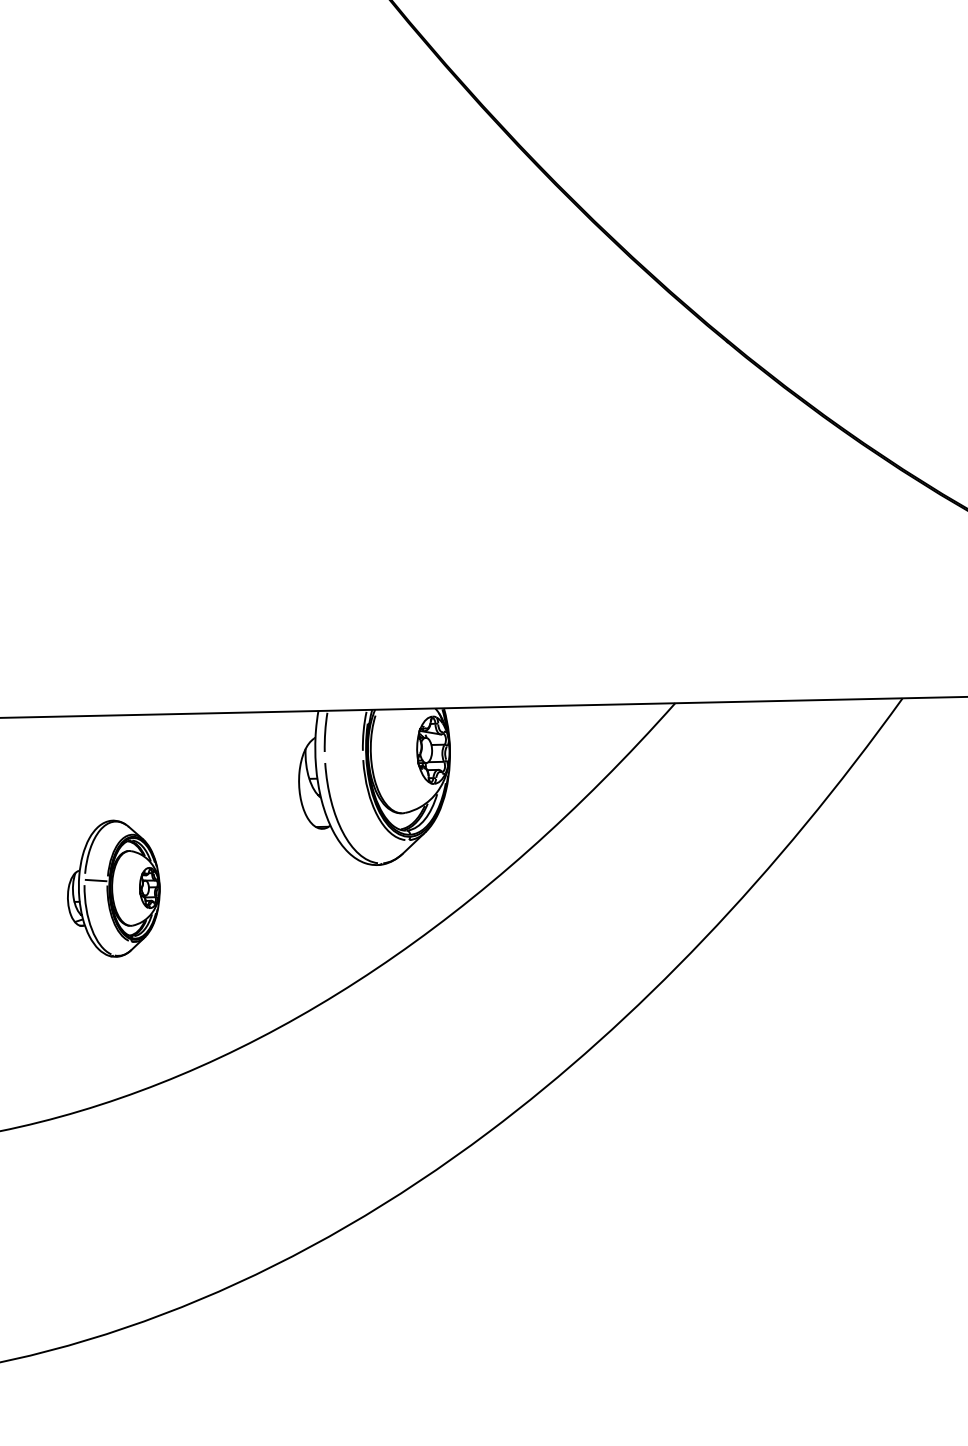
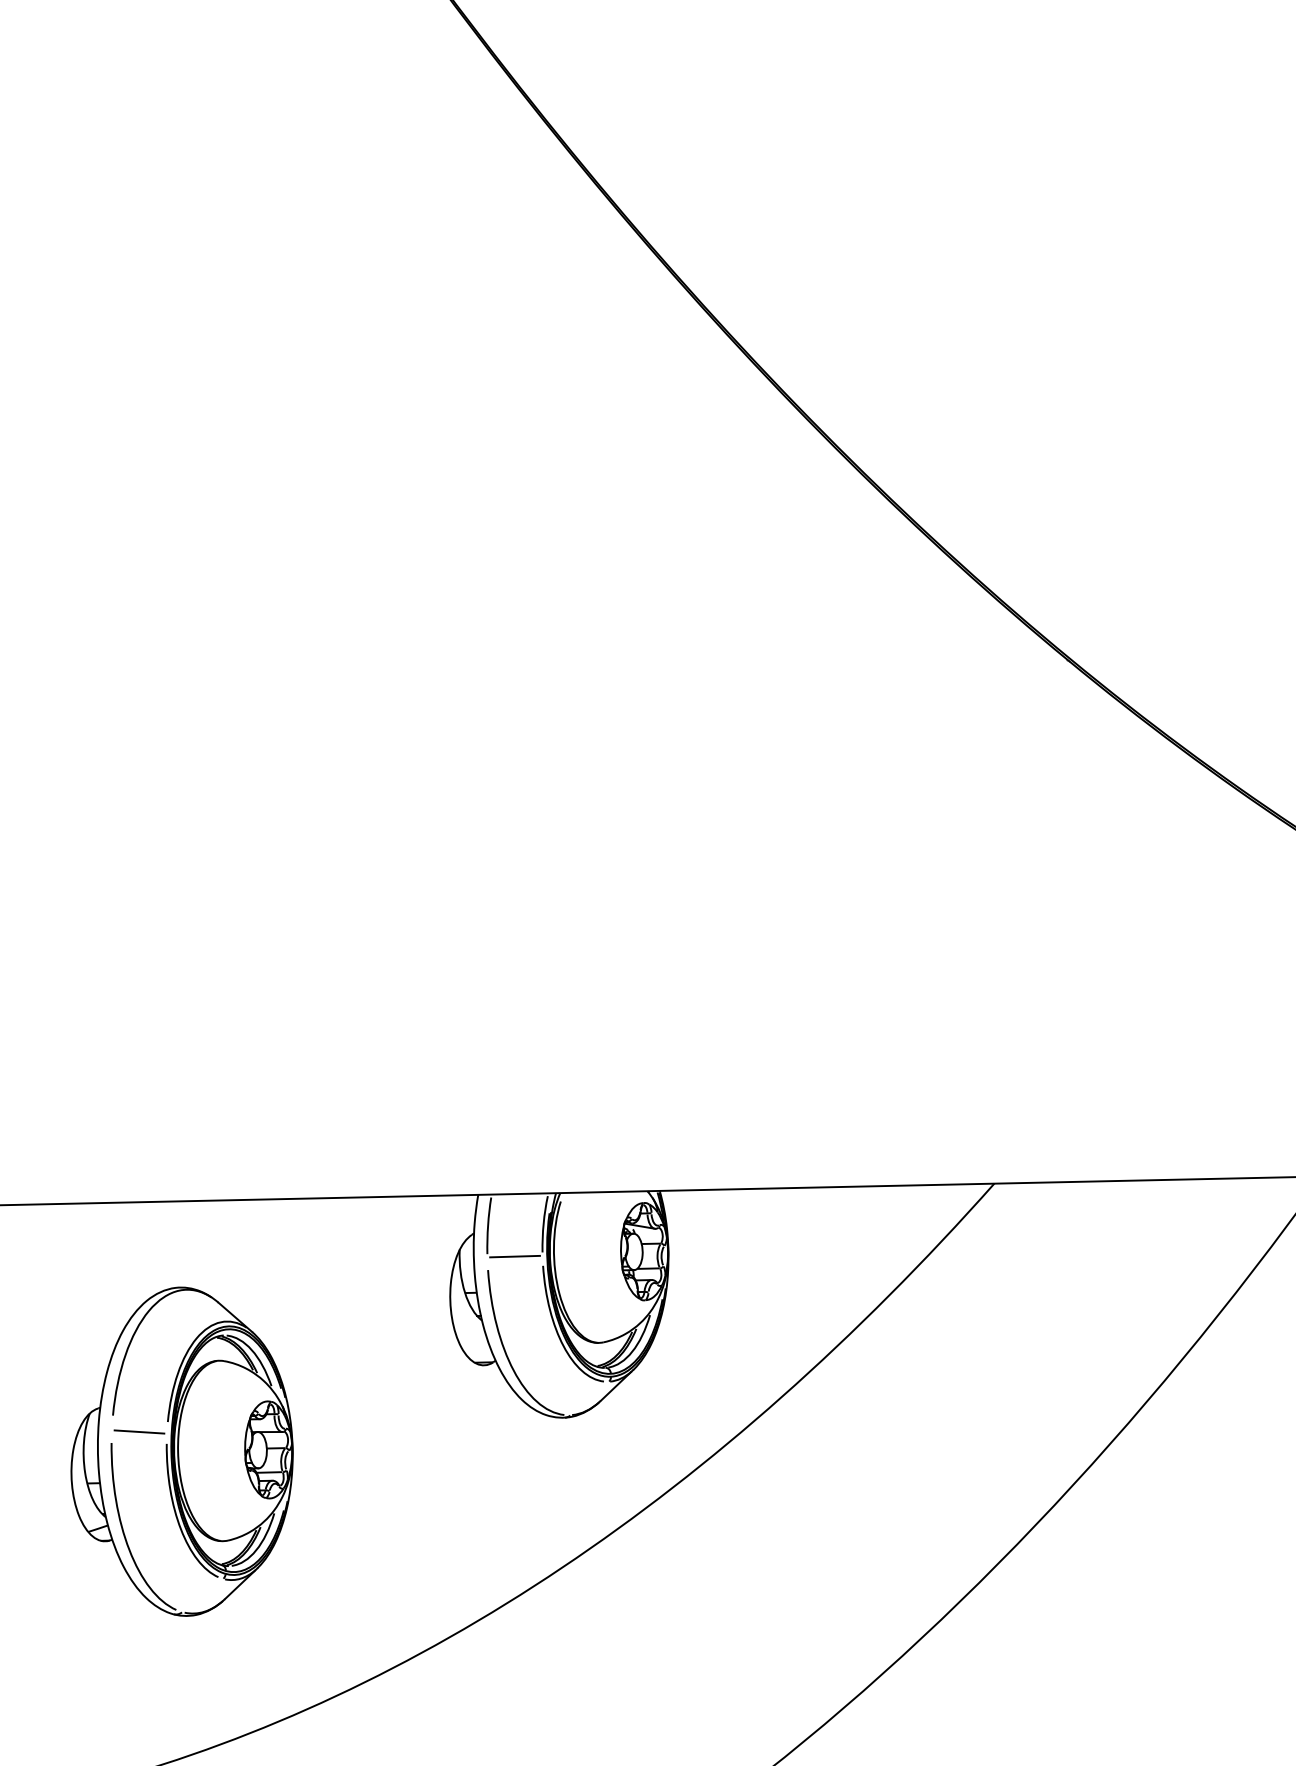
line: (343, 753) -> (514, 1256), added
part: (113, 888) -> (181, 1451), size x1.67

